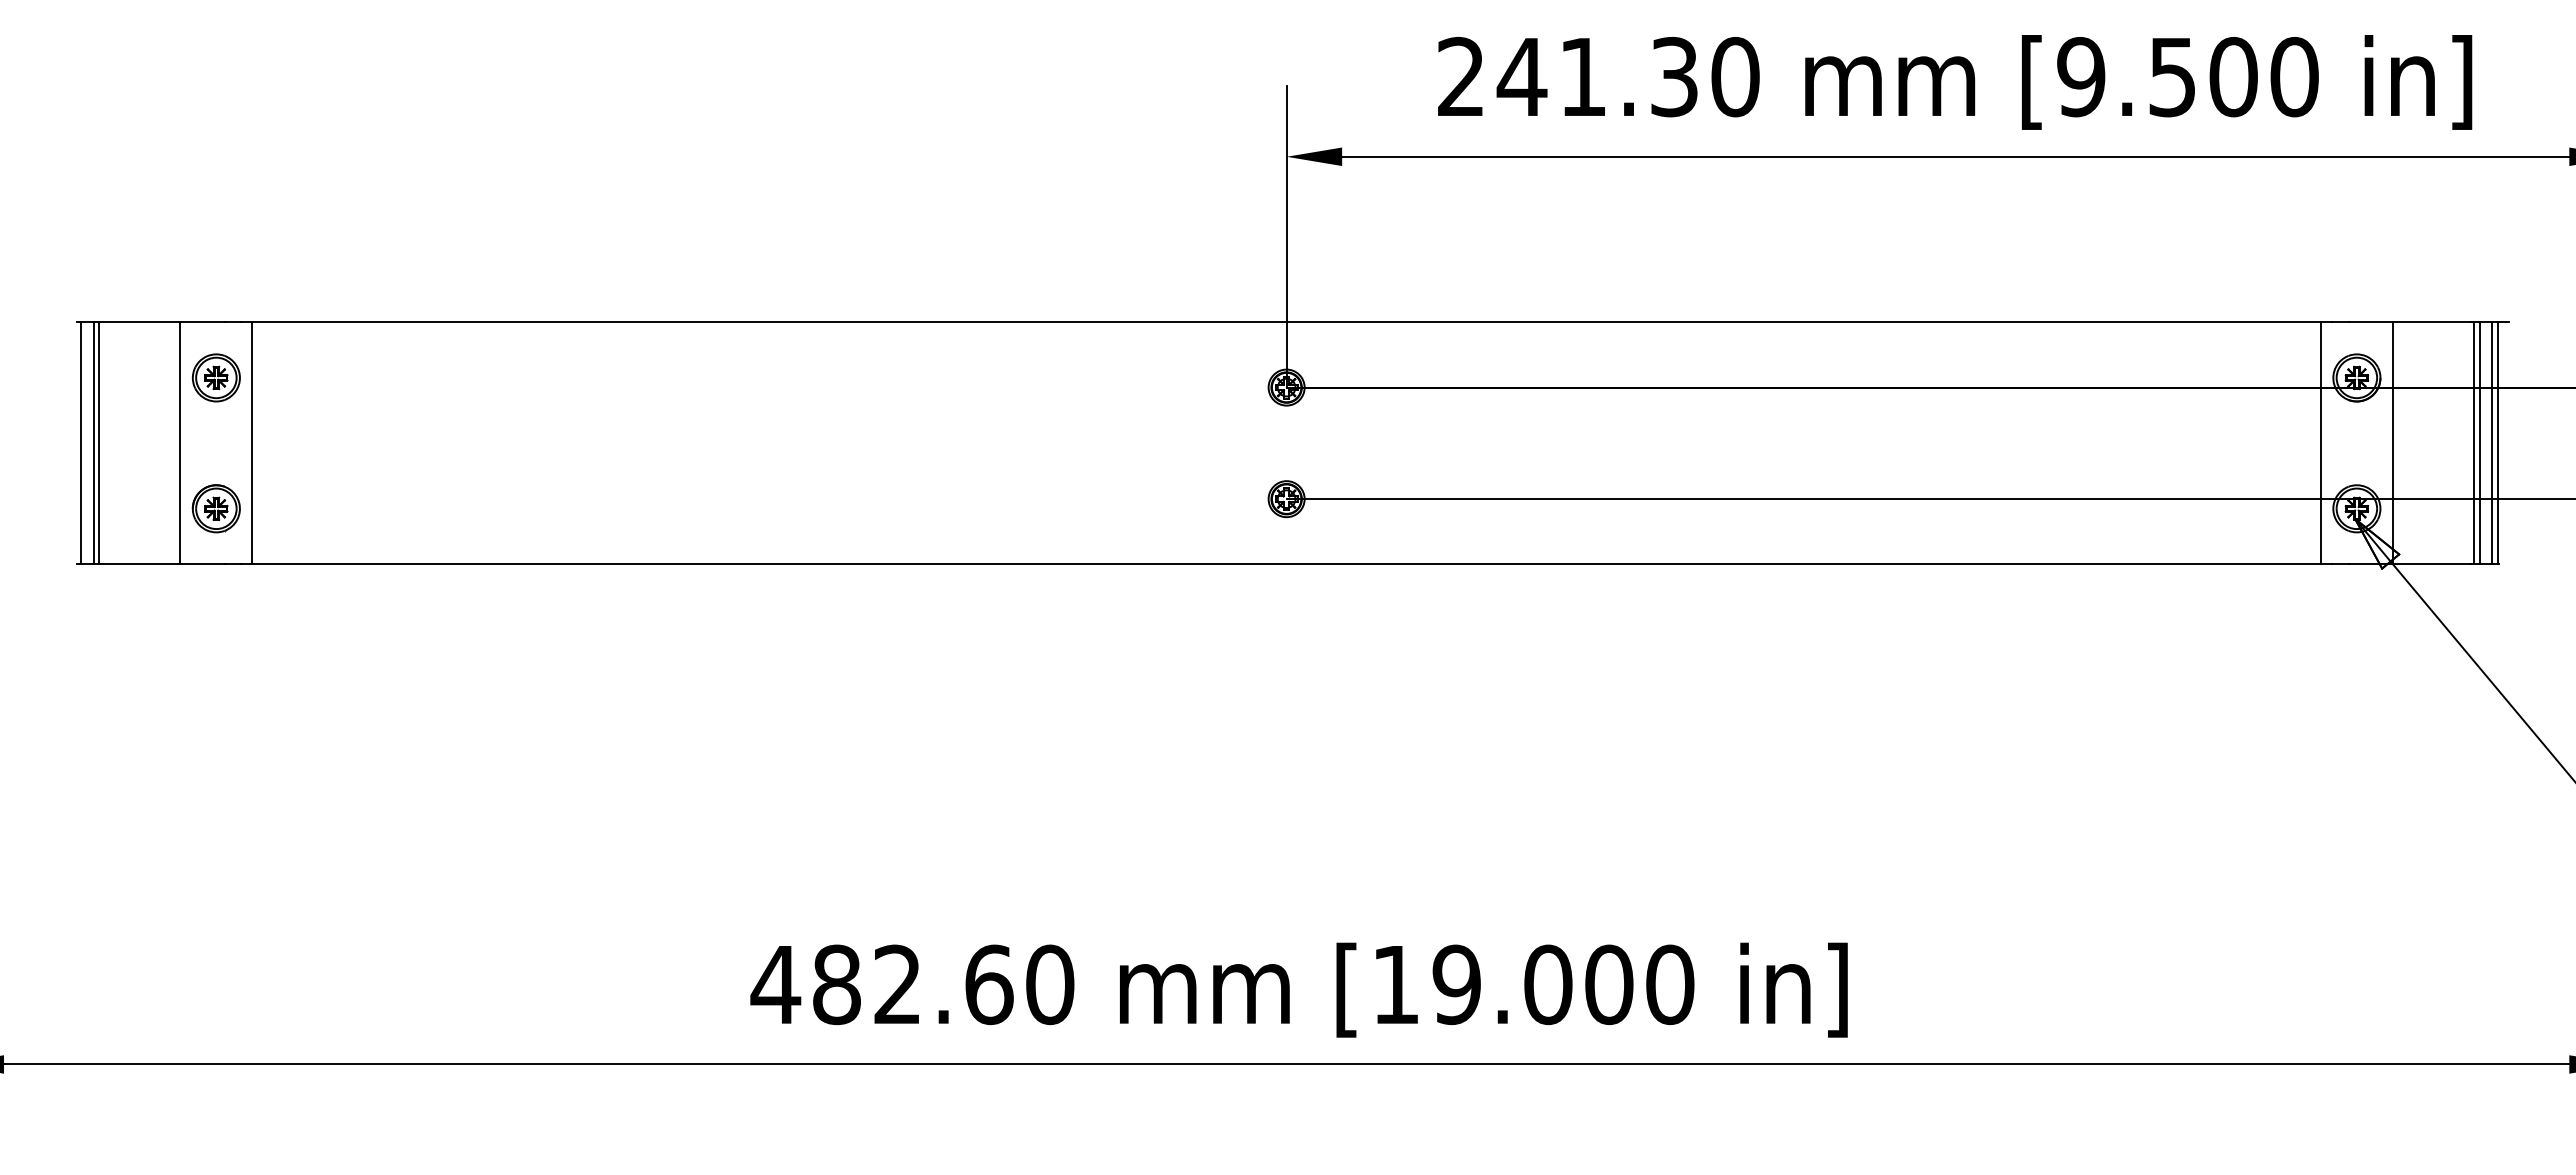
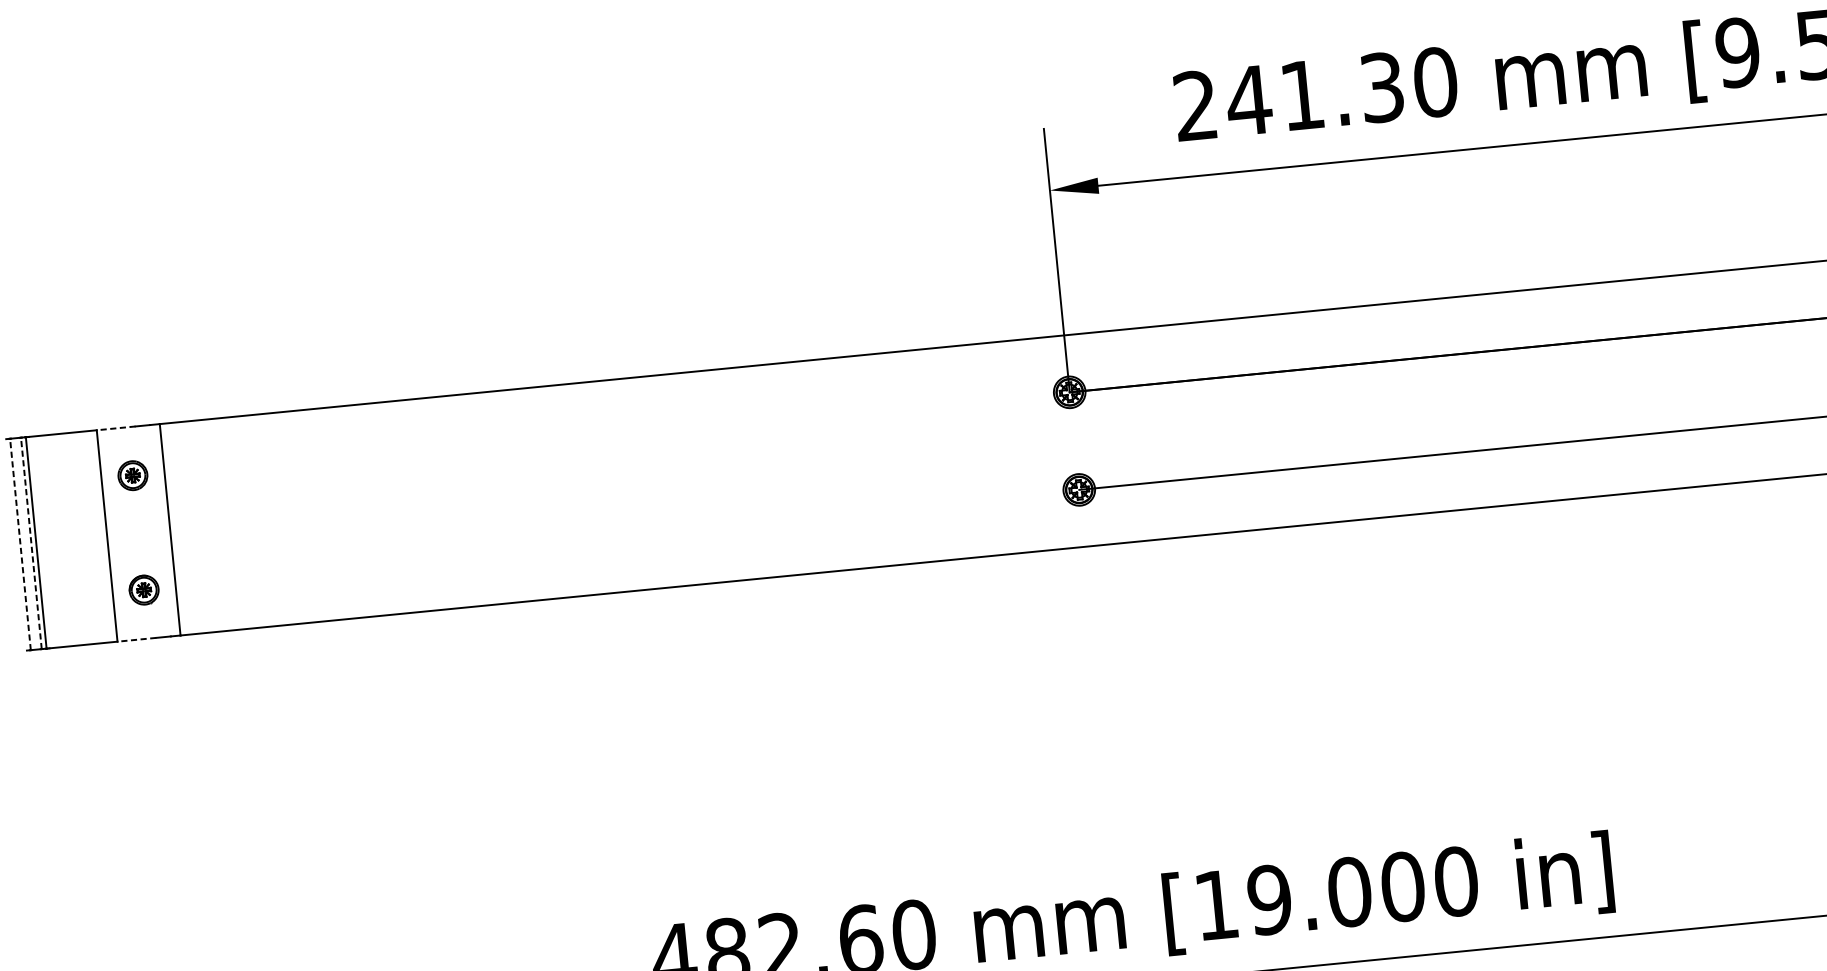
line: (202, 322) -> (116, 428), solid -> dashed
part: (215, 377) -> (132, 475), size x0.7
line: (81, 443) -> (20, 544), solid -> dashed
line: (93, 443) -> (31, 543), solid -> dashed
part: (215, 508) -> (143, 589), size x0.7
line: (202, 564) -> (136, 639), solid -> dashed

